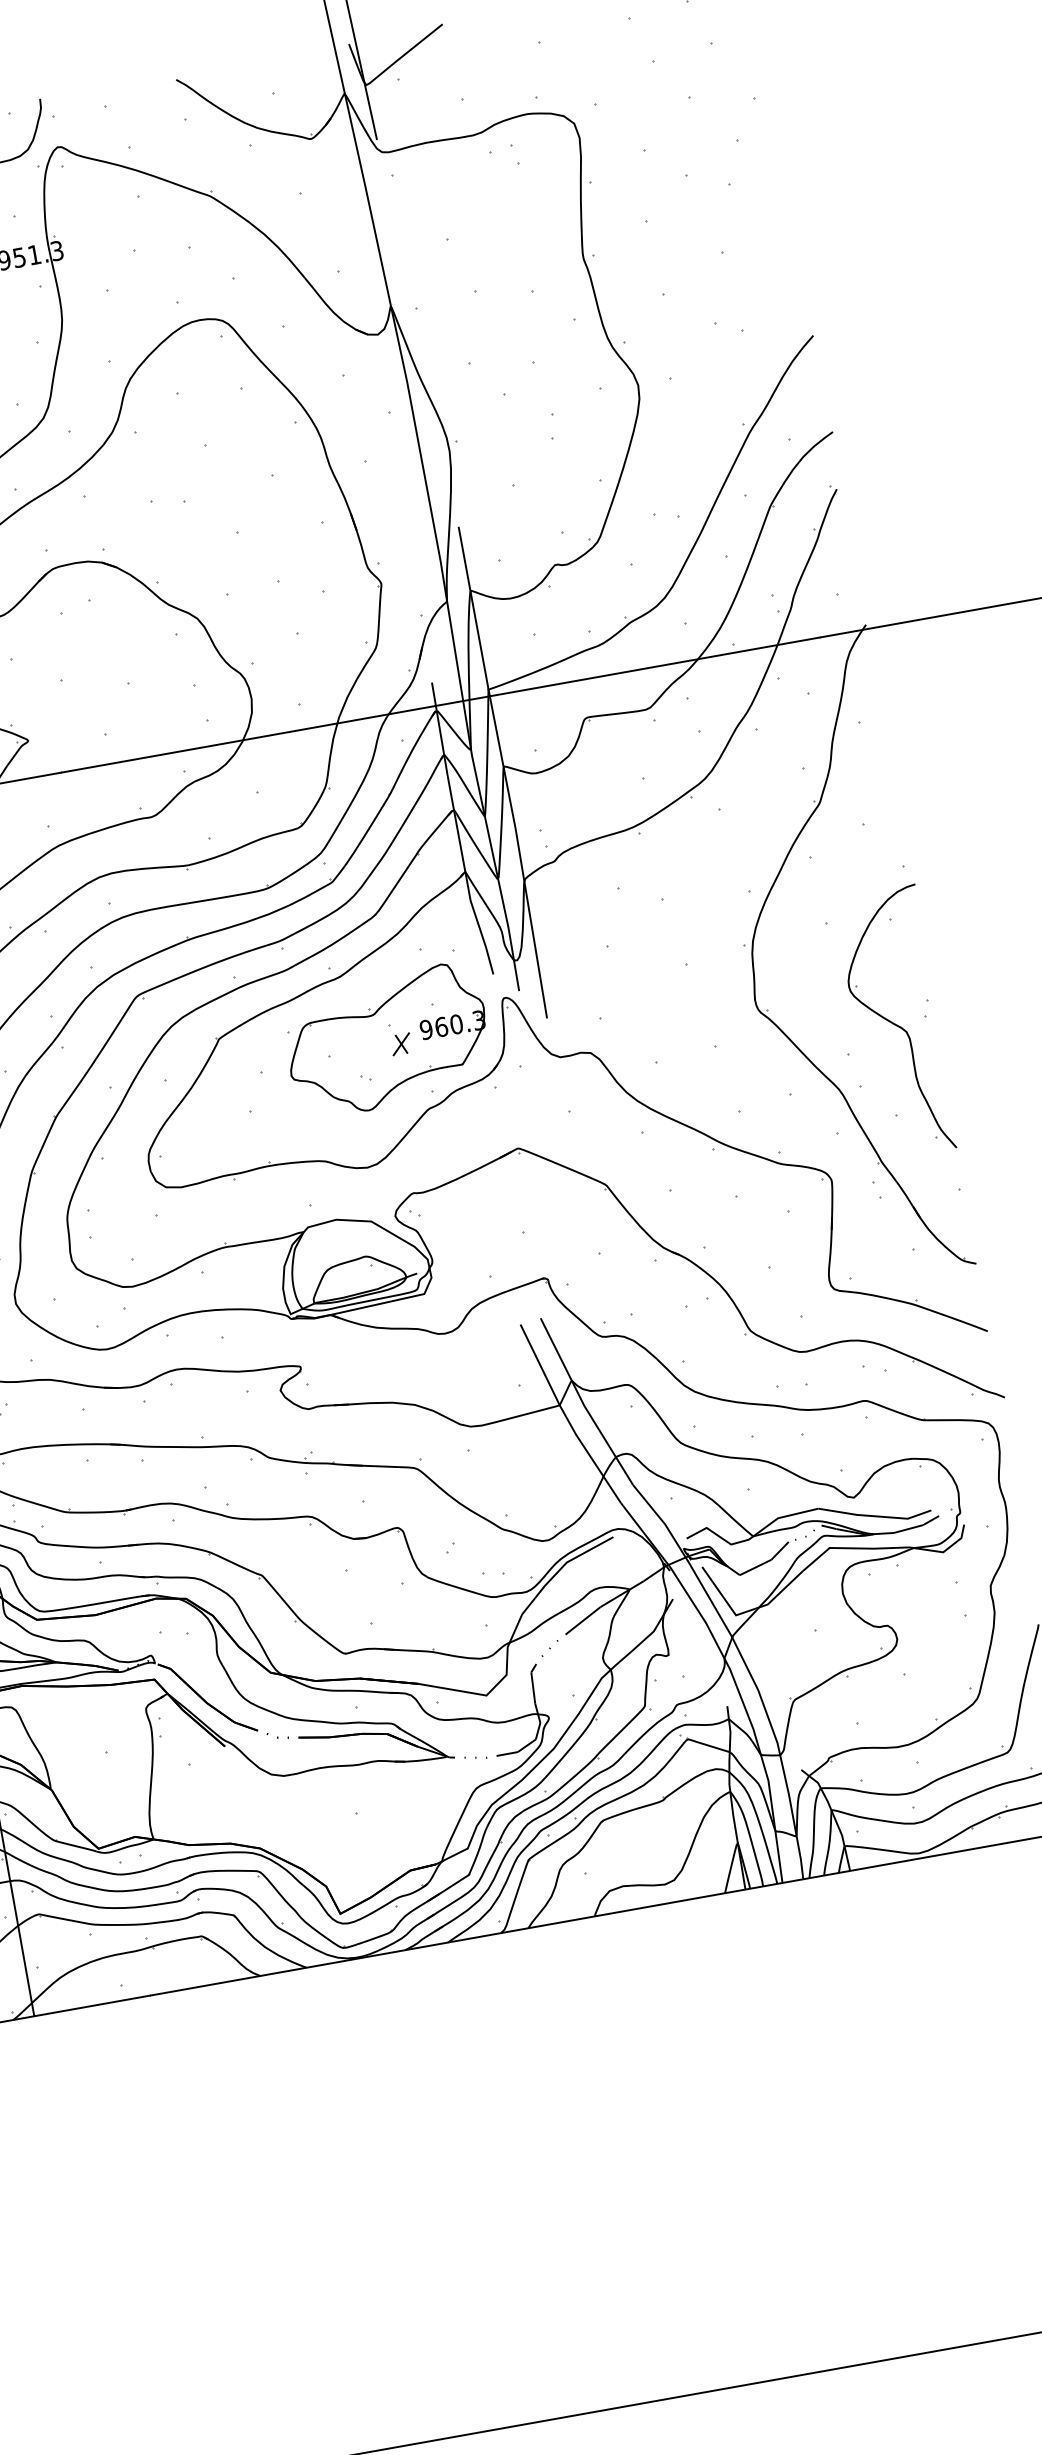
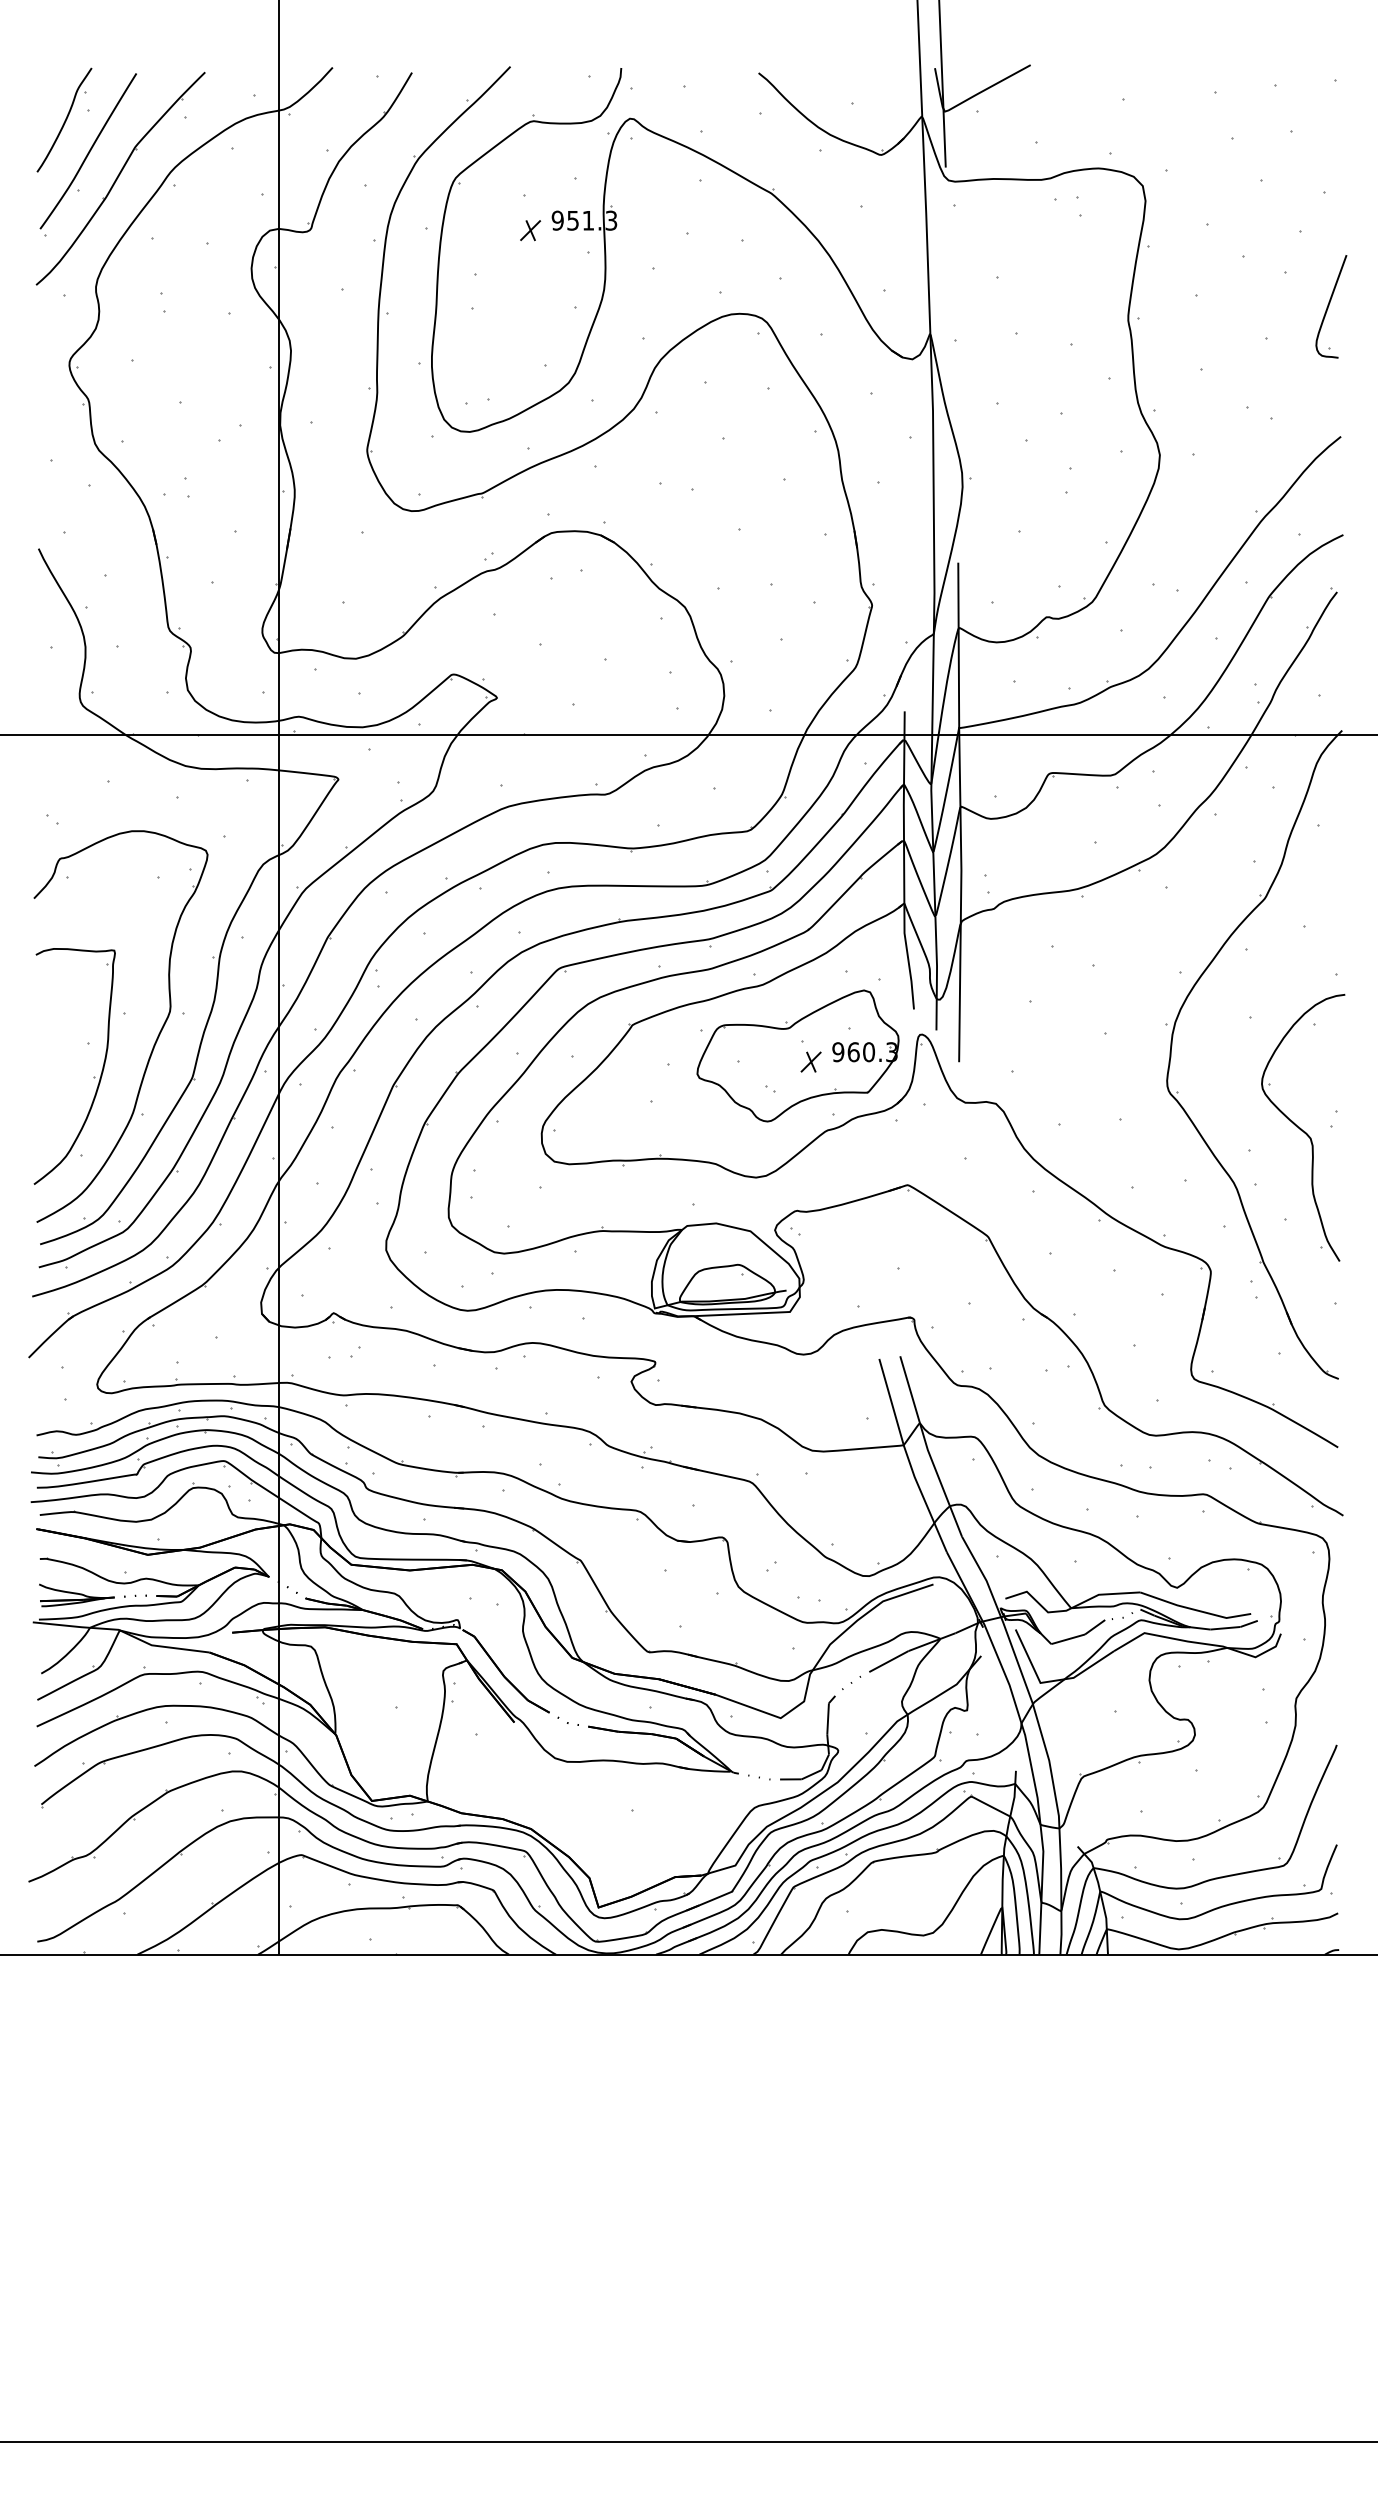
part: (781, 209) -> (1331, 306), added

